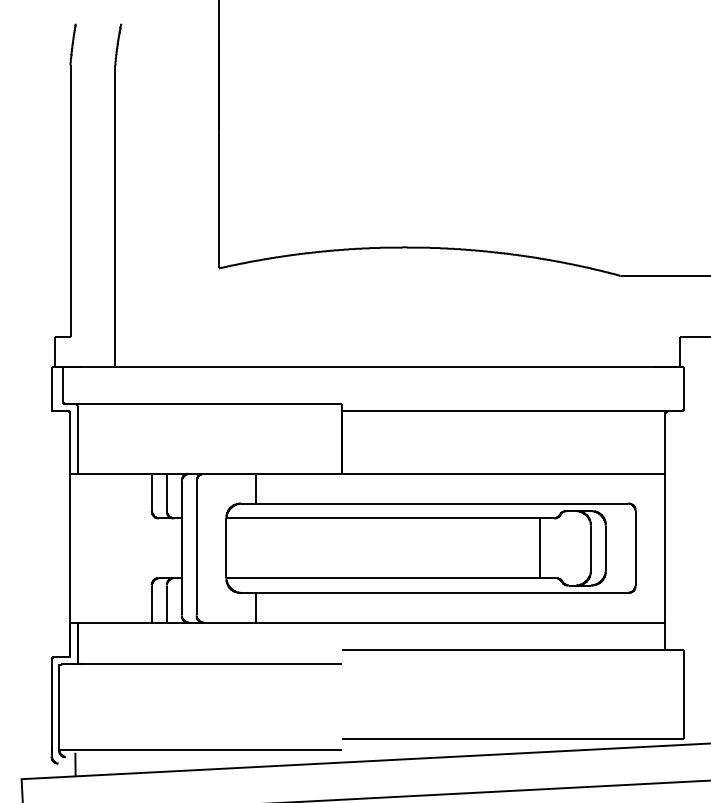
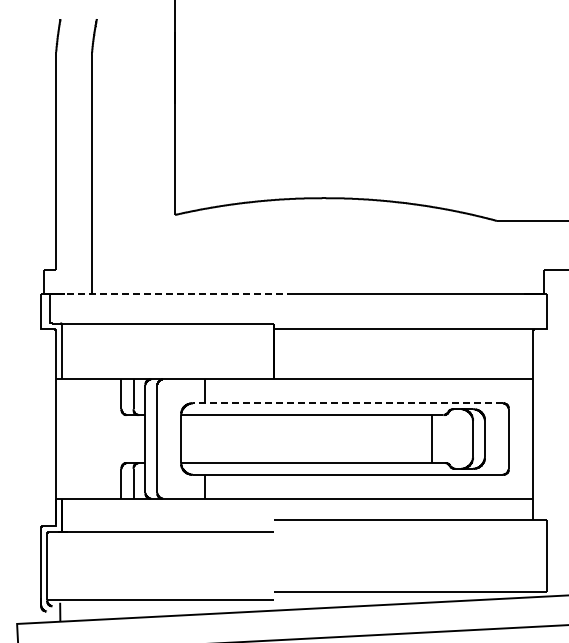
line: (209, 366) -> (167, 293), solid -> dashed
line: (434, 503) -> (347, 403), solid -> dashed

